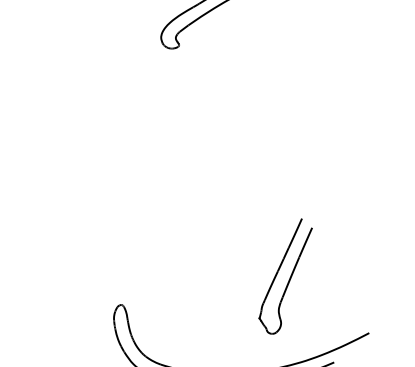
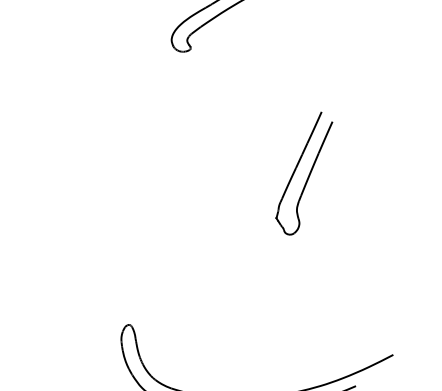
part: (285, 276) -> (304, 173), moved

